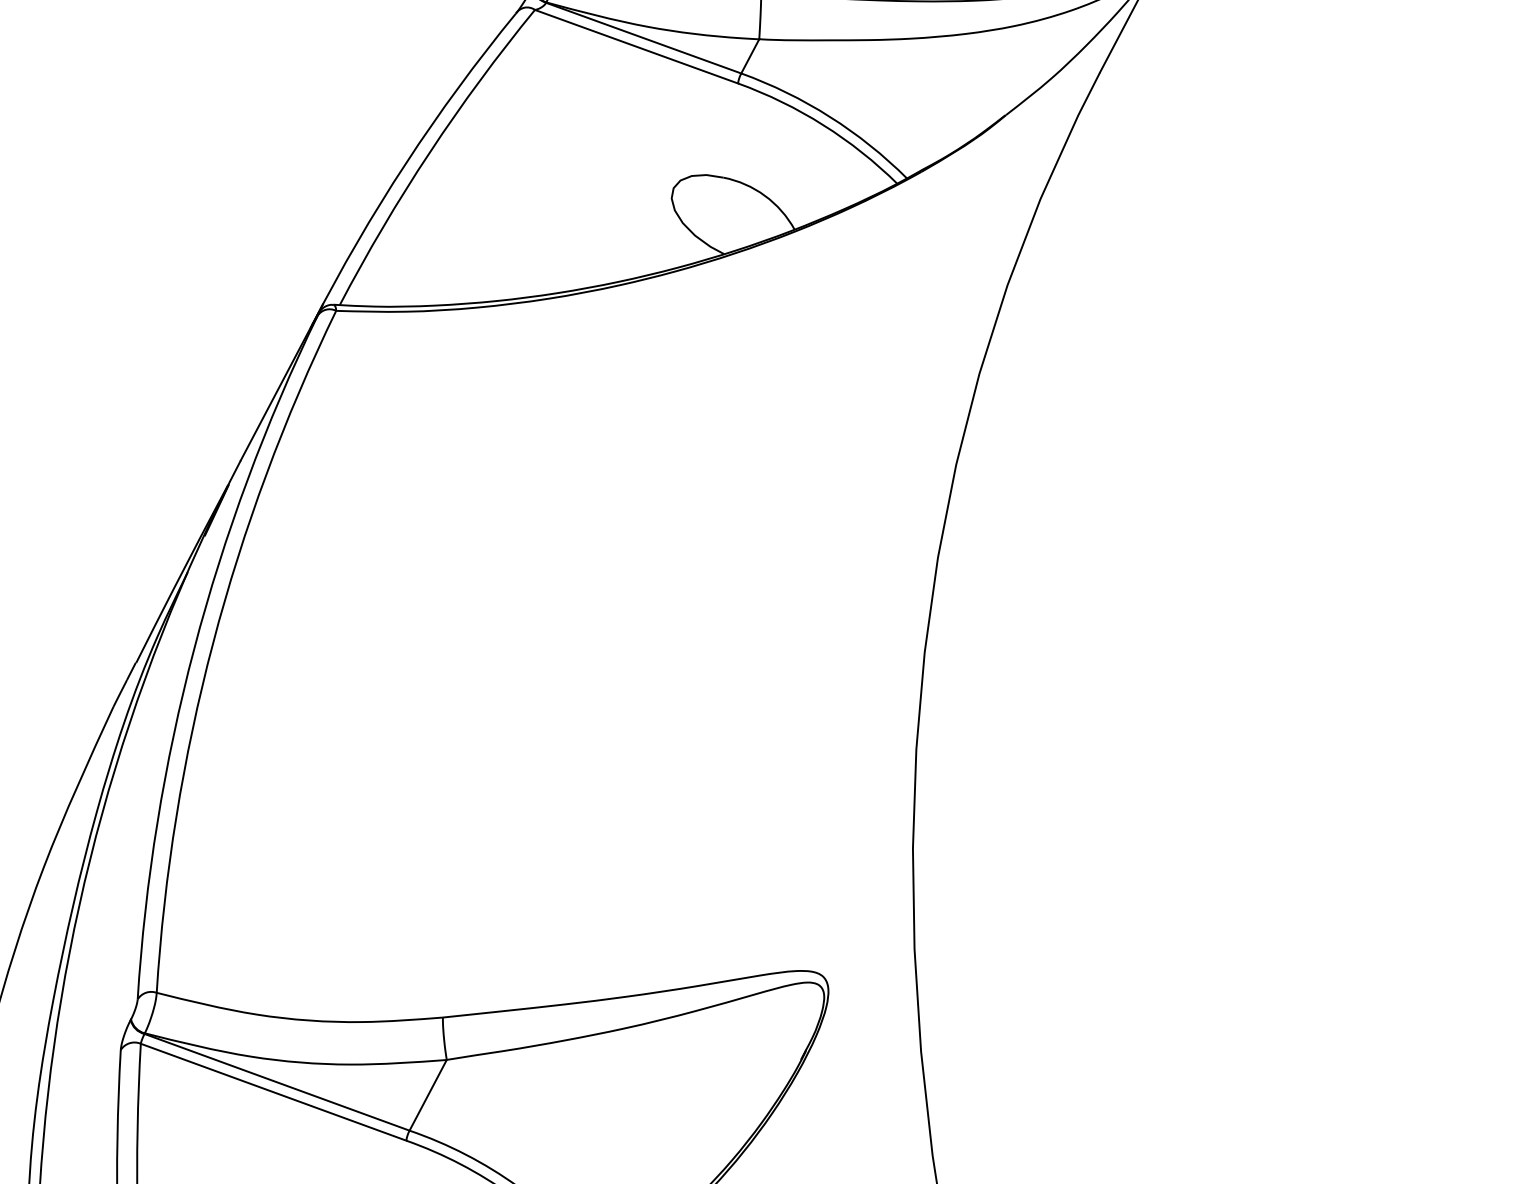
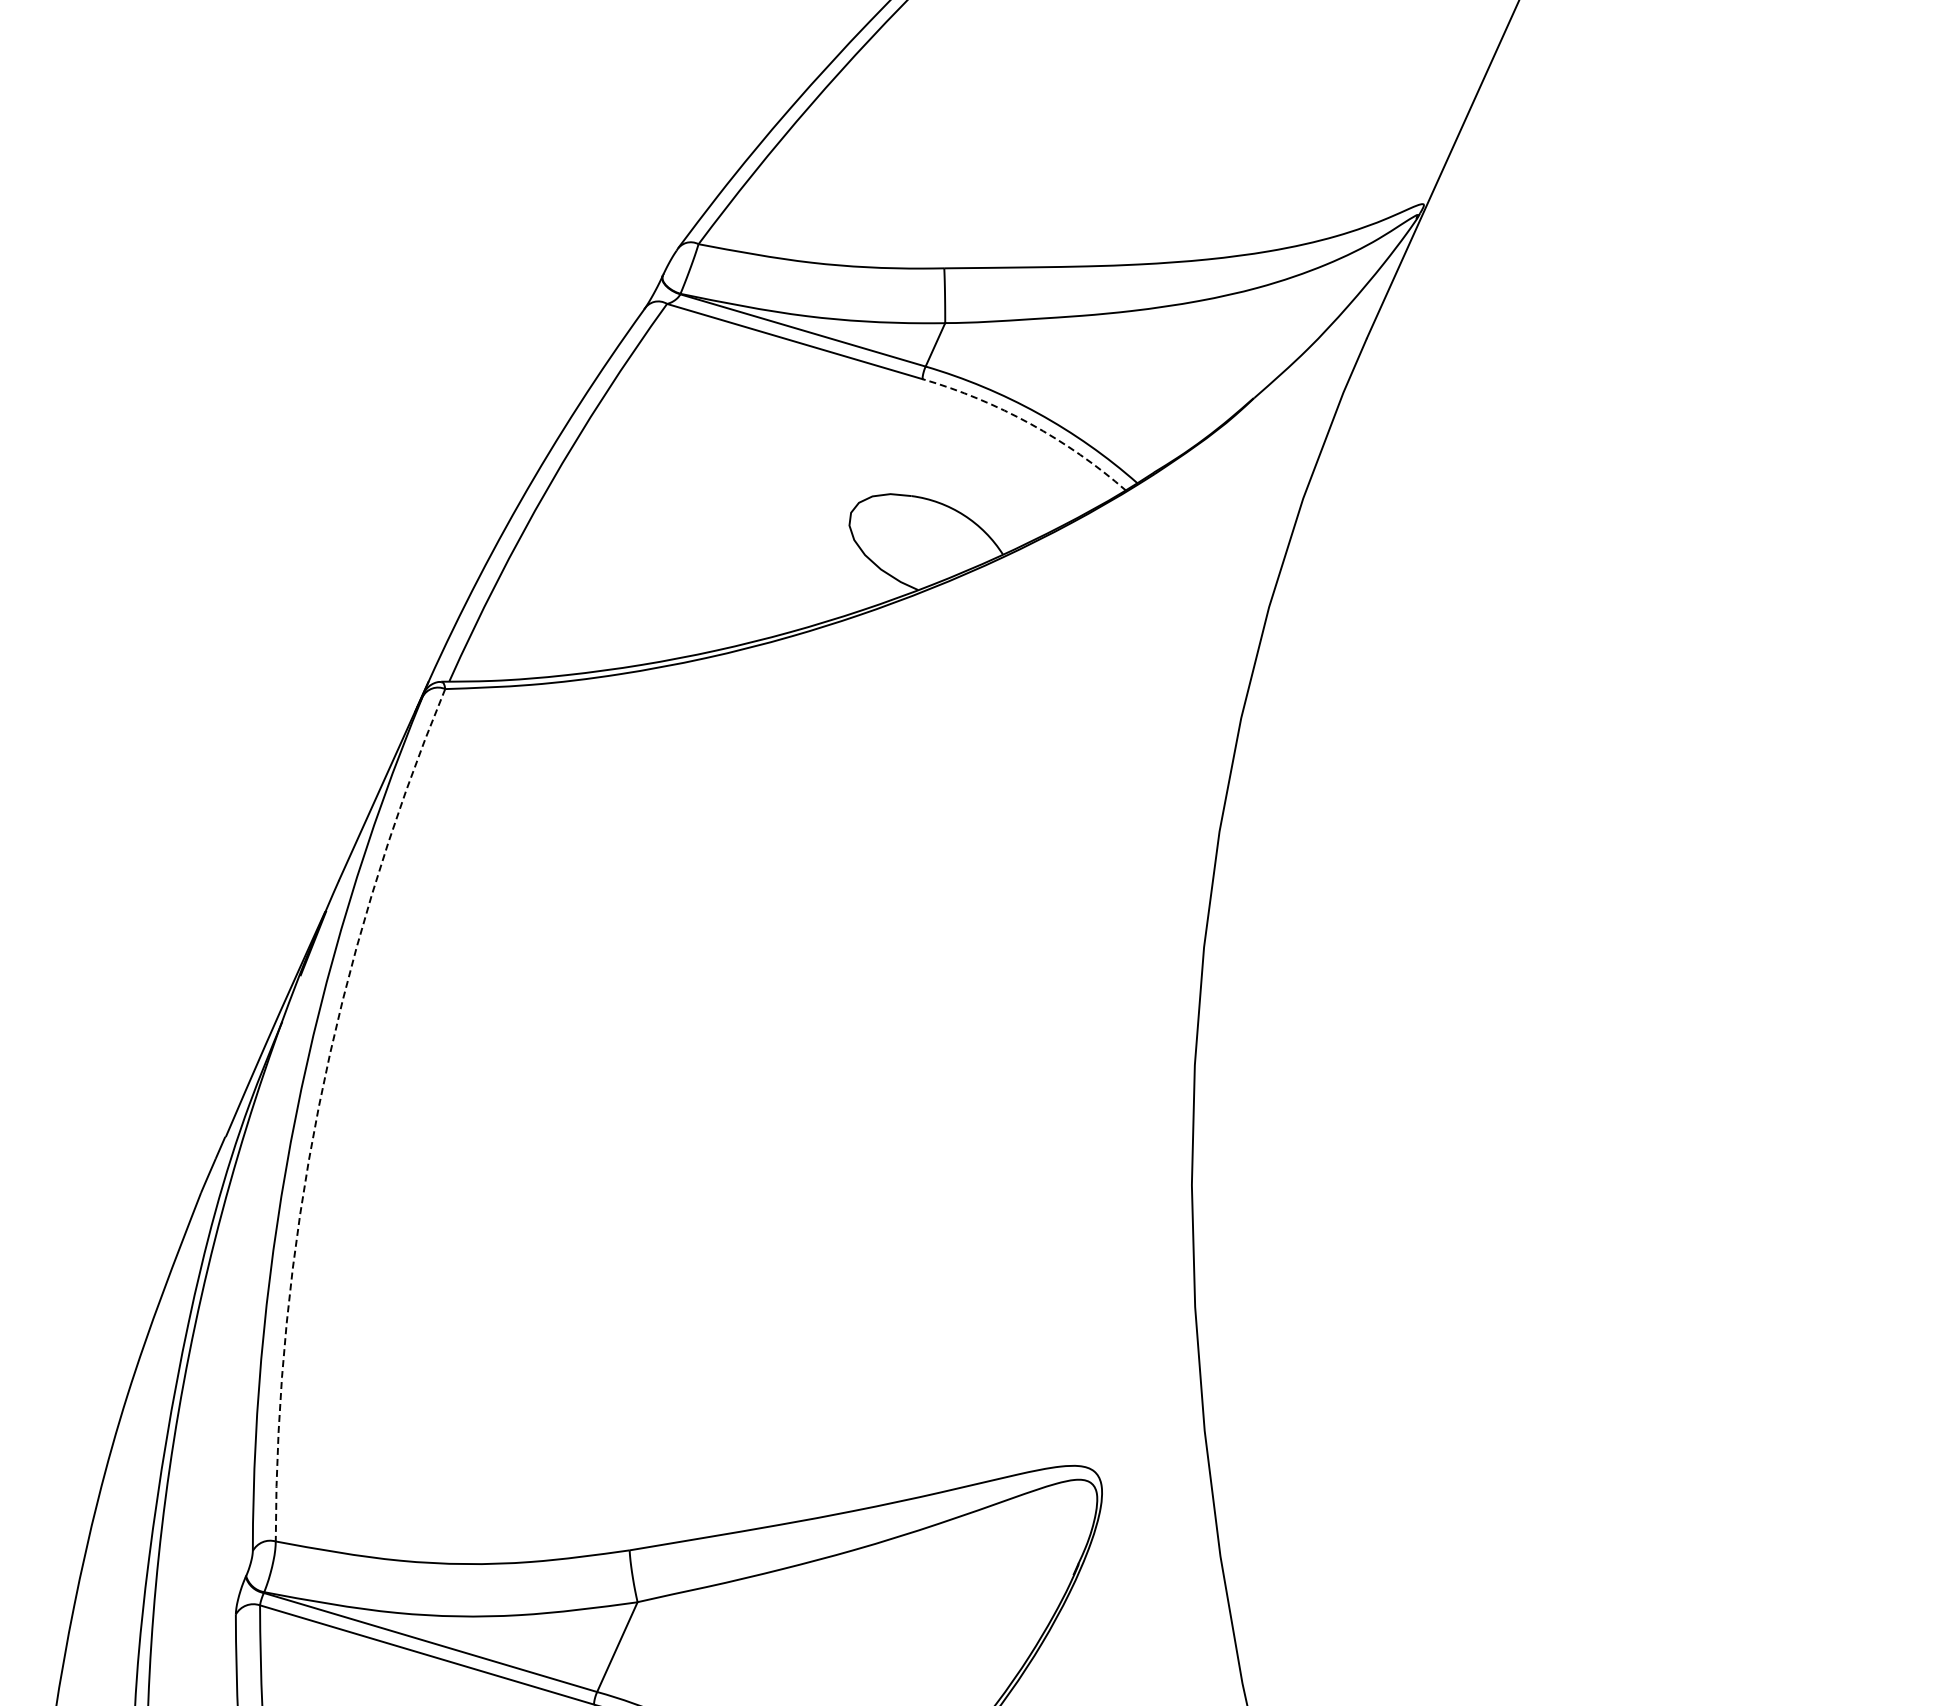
arc: (823, 124) -> (1030, 423), solid -> dashed
arc: (212, 643) -> (318, 1107), solid -> dashed

